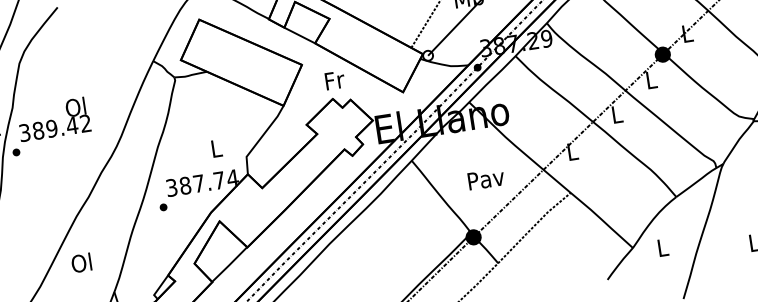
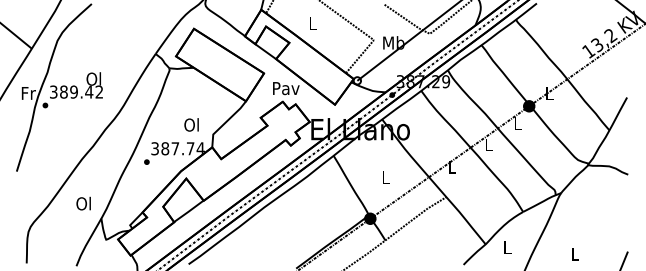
text: (335, 80) -> (286, 88), Fr -> Pav
text: (215, 147) -> (191, 124), L -> Ol
text: (485, 179) -> (385, 177), Pav -> L
text: (81, 262) -> (83, 203), moved

